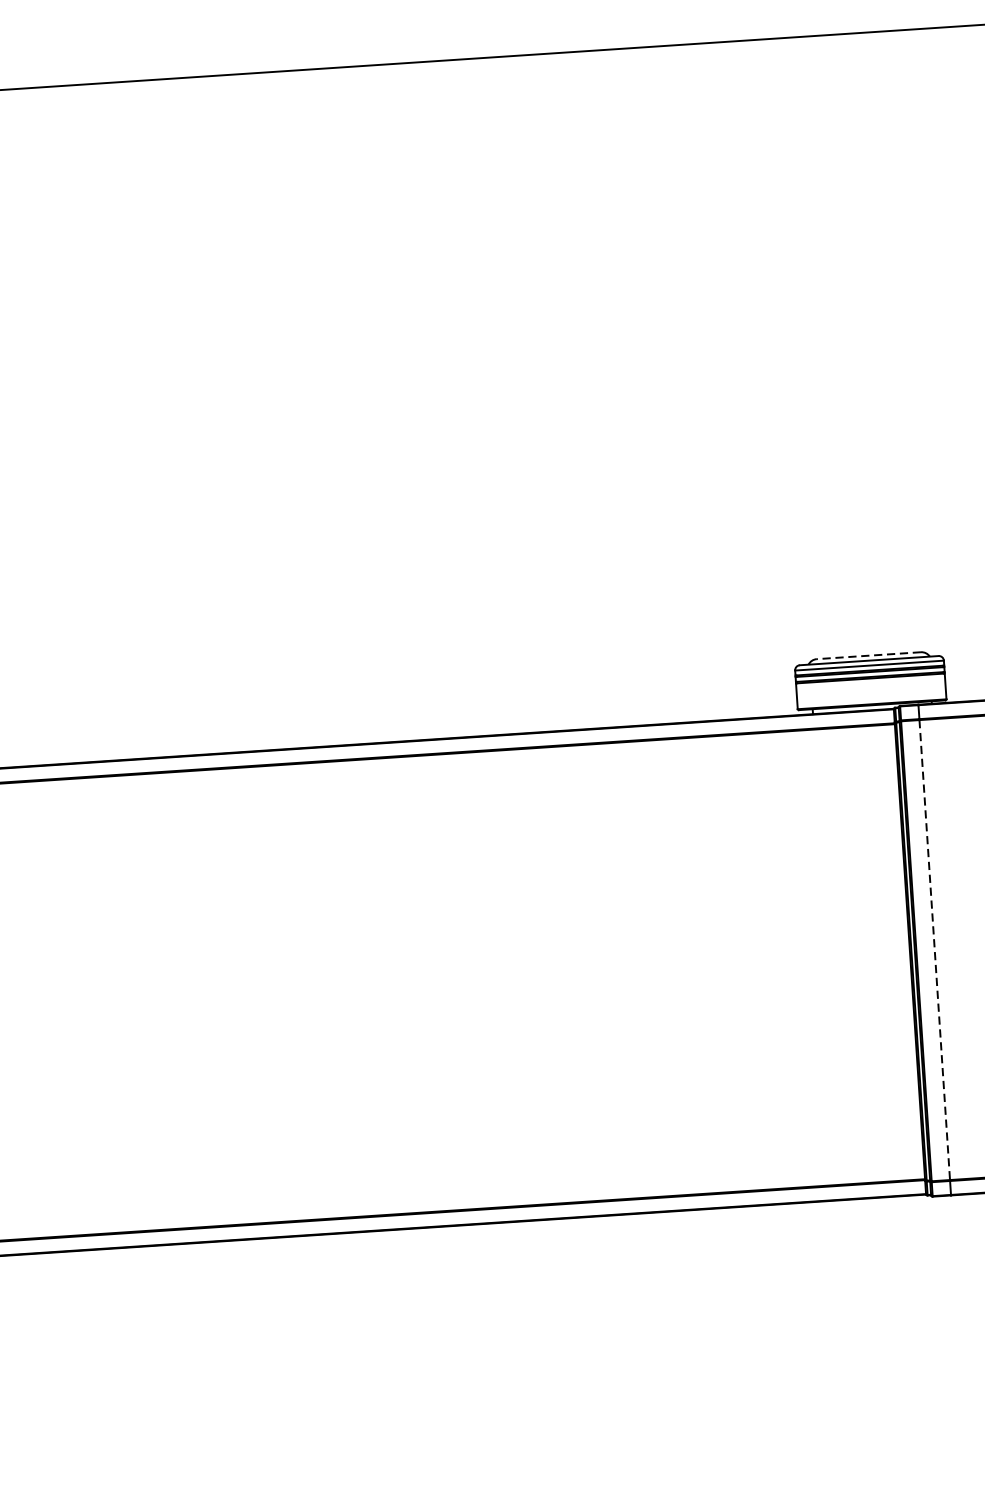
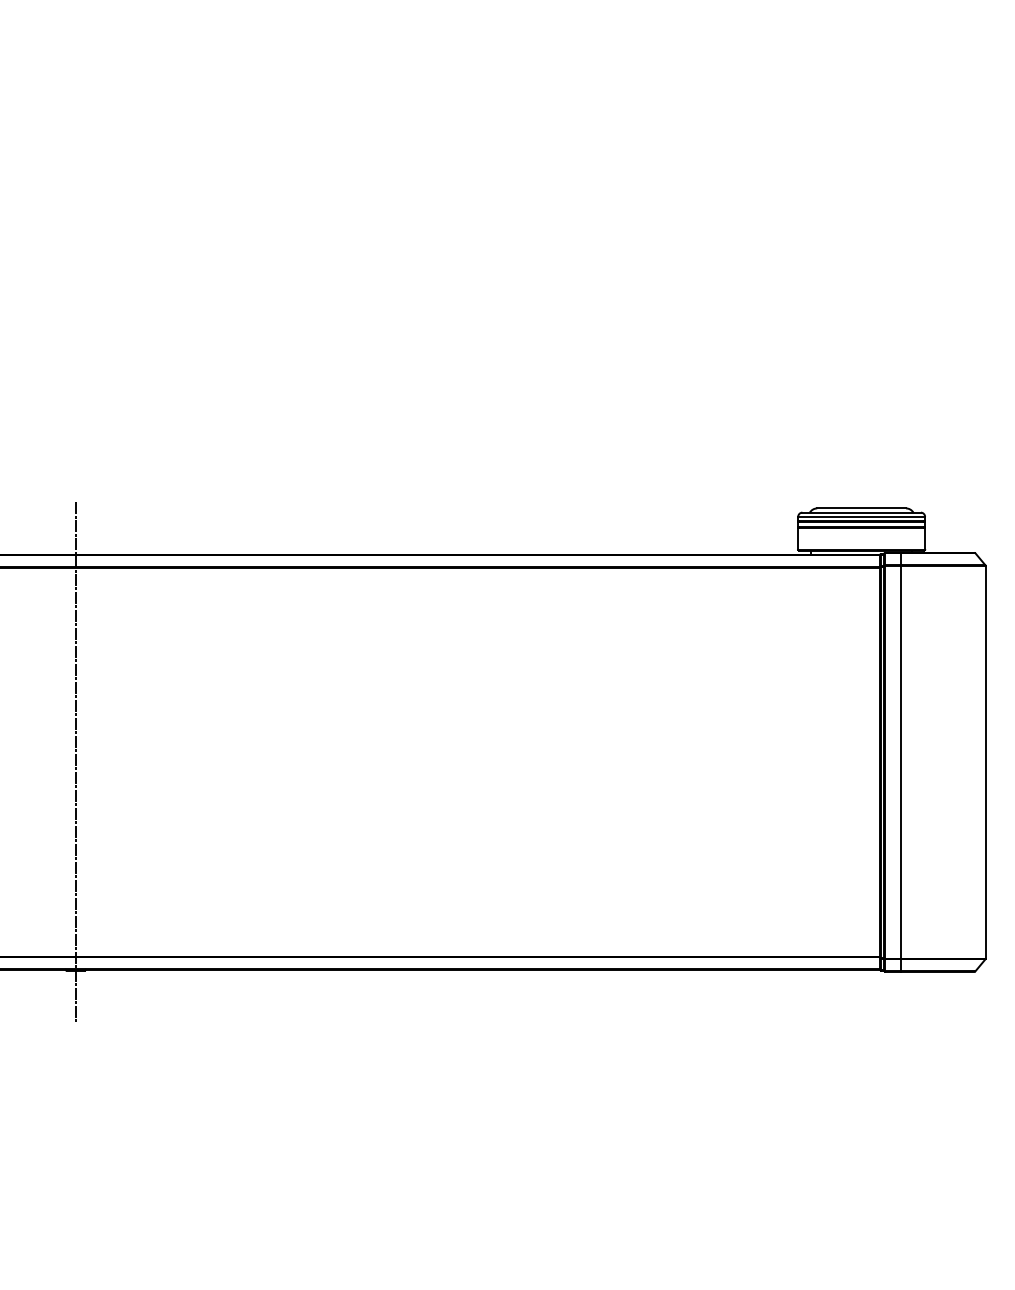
line: (868, 655) -> (861, 508), dashed -> solid
line: (935, 950) -> (901, 762), dashed -> solid

